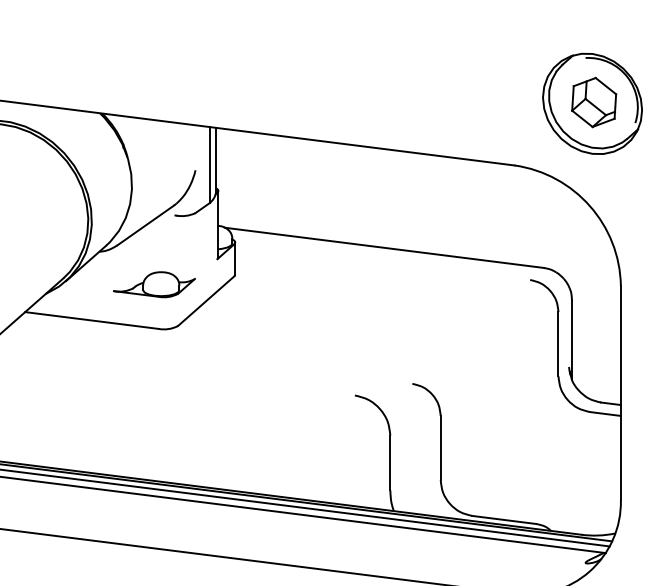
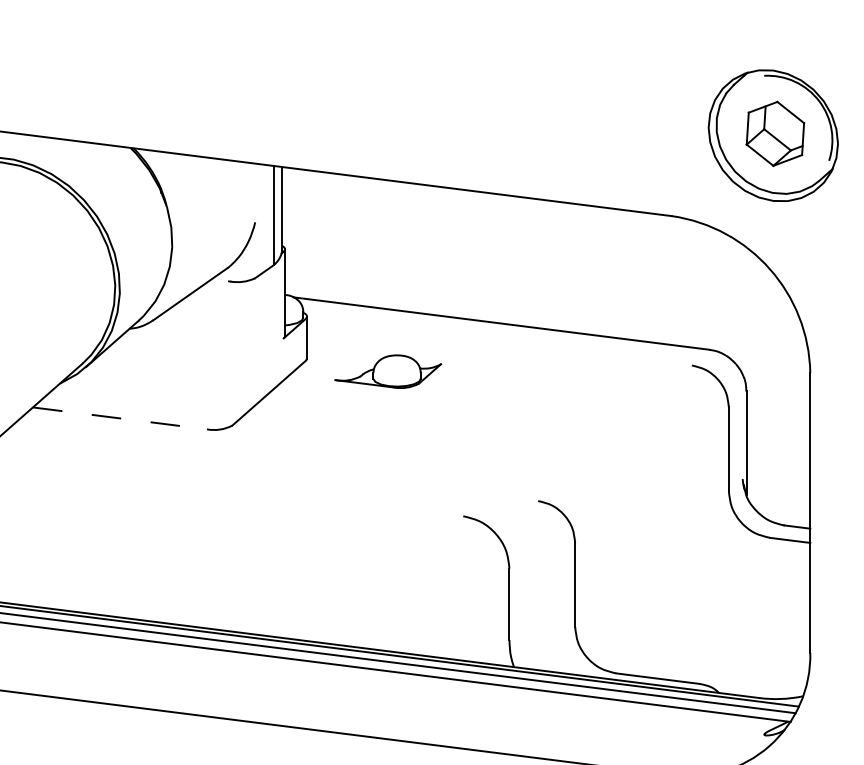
part: (154, 284) -> (388, 371), moved
line: (92, 320) -> (120, 418), solid -> dashed

